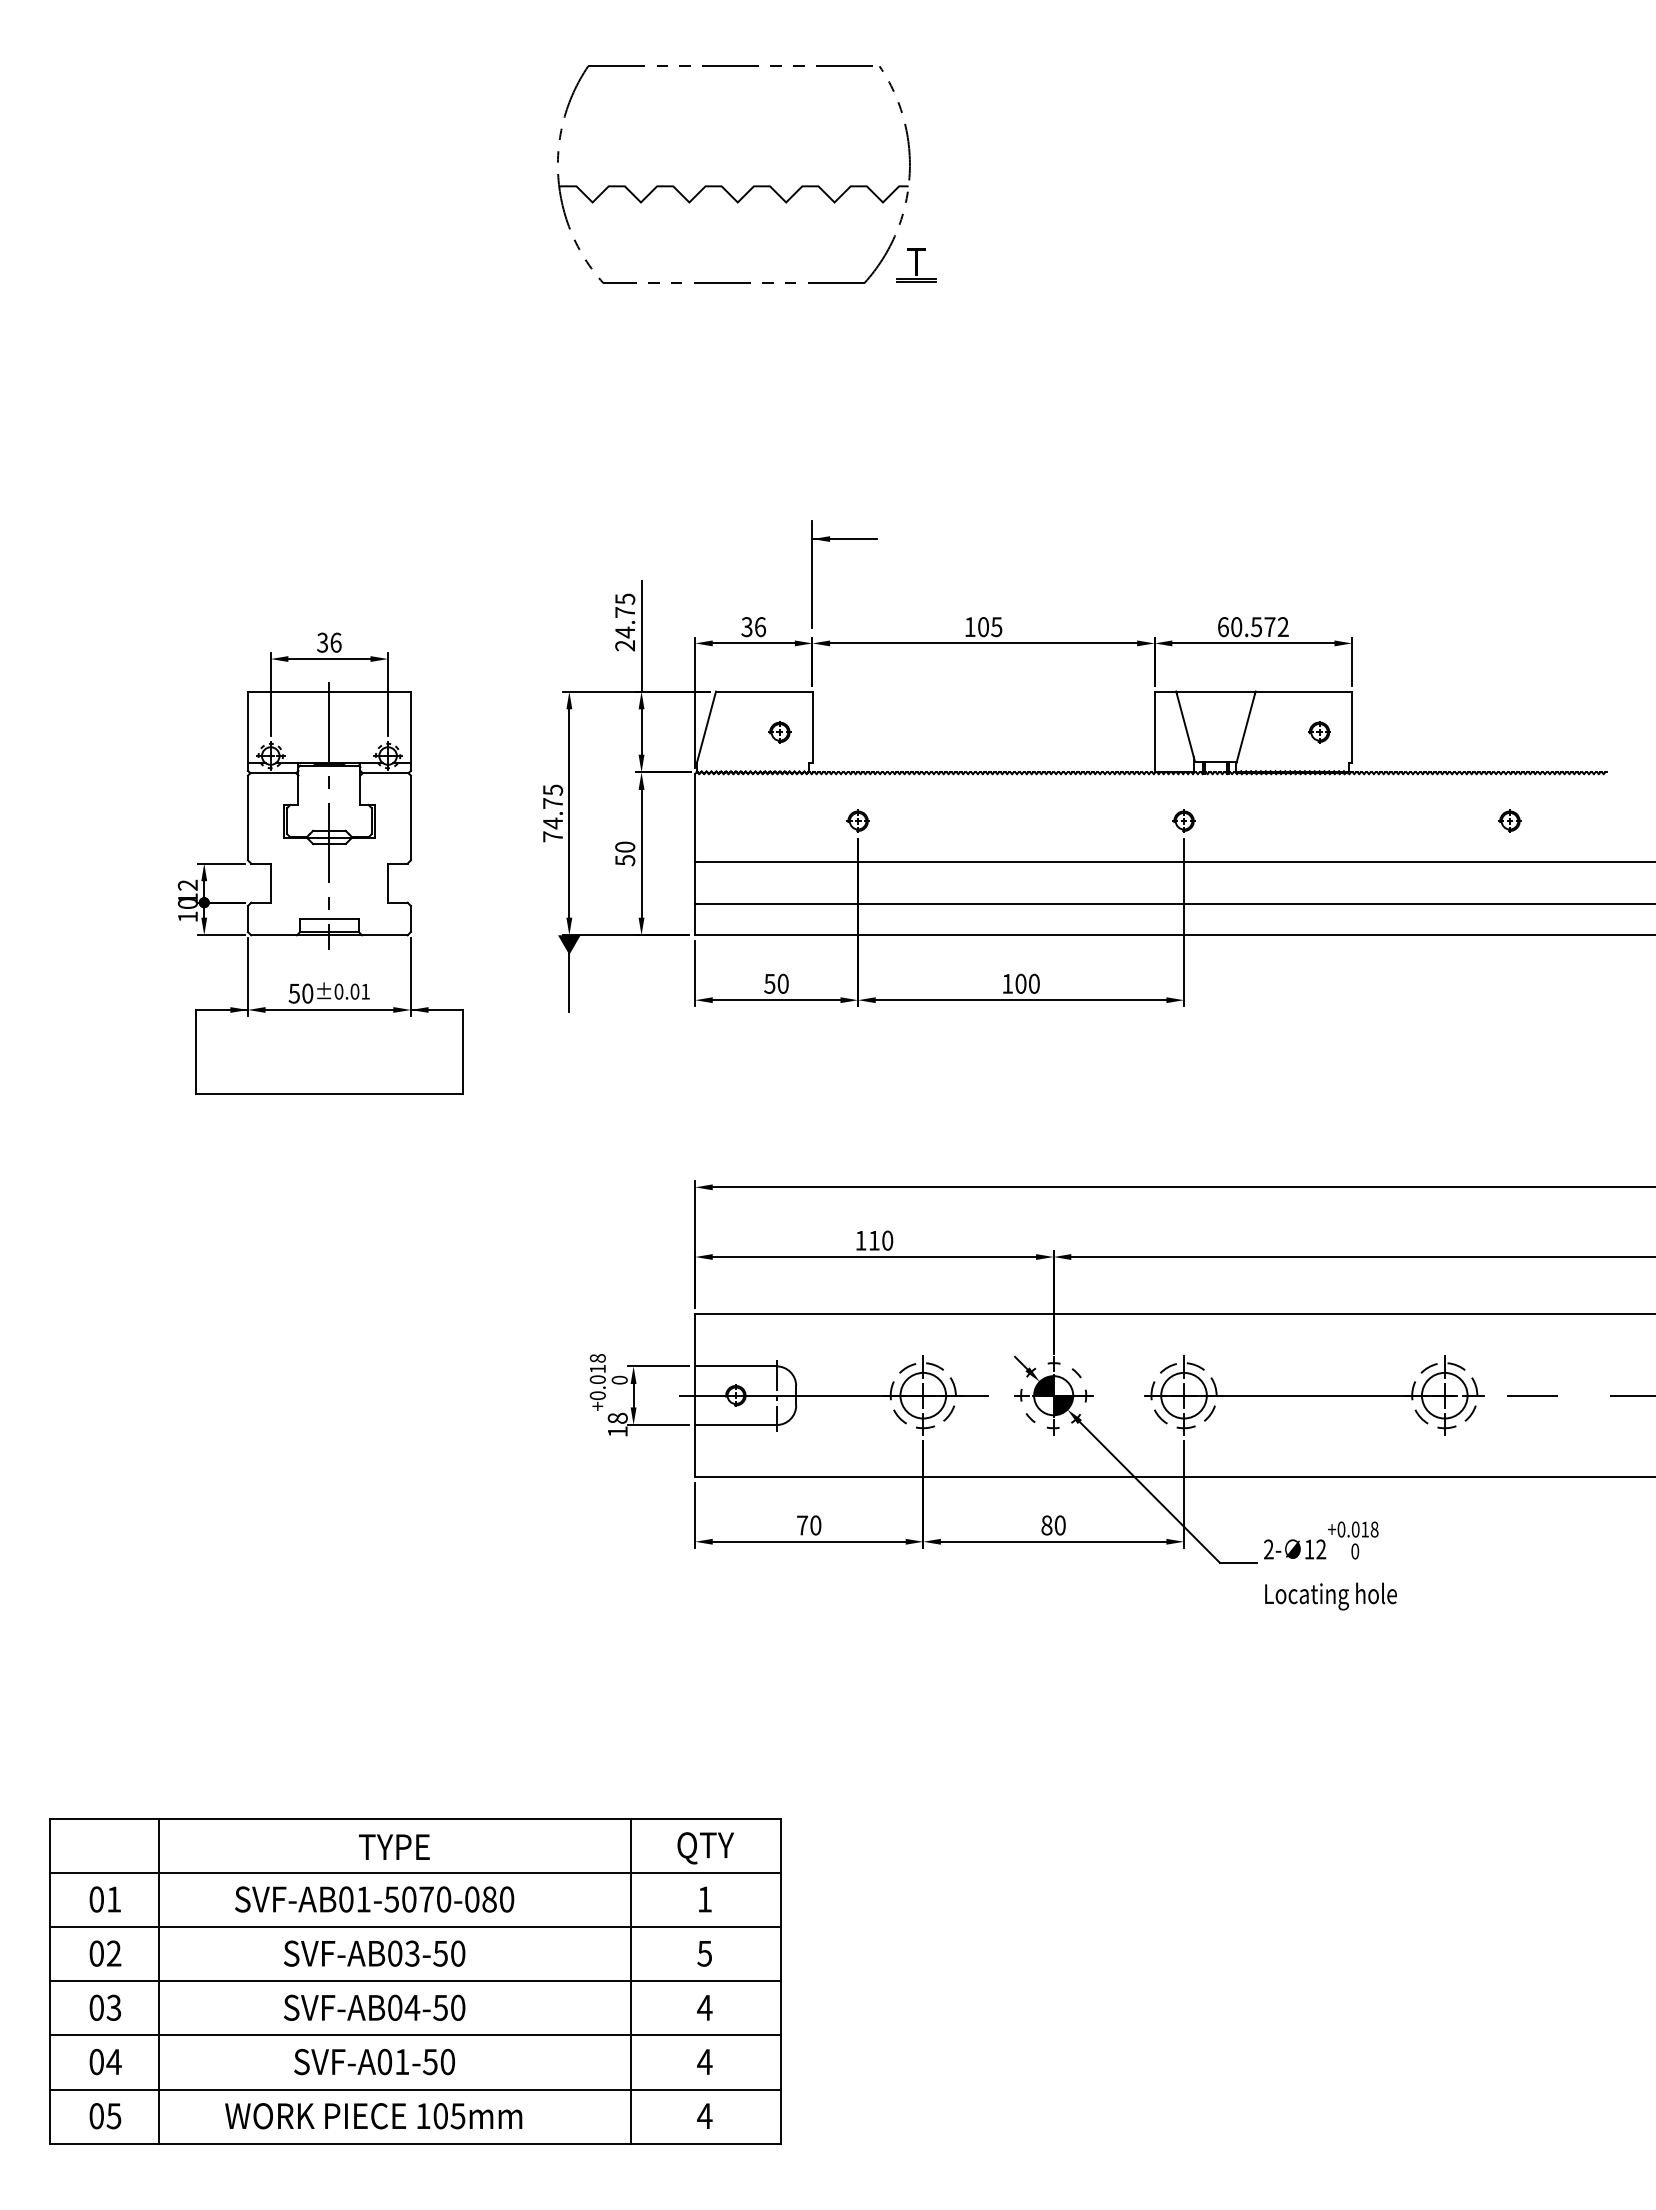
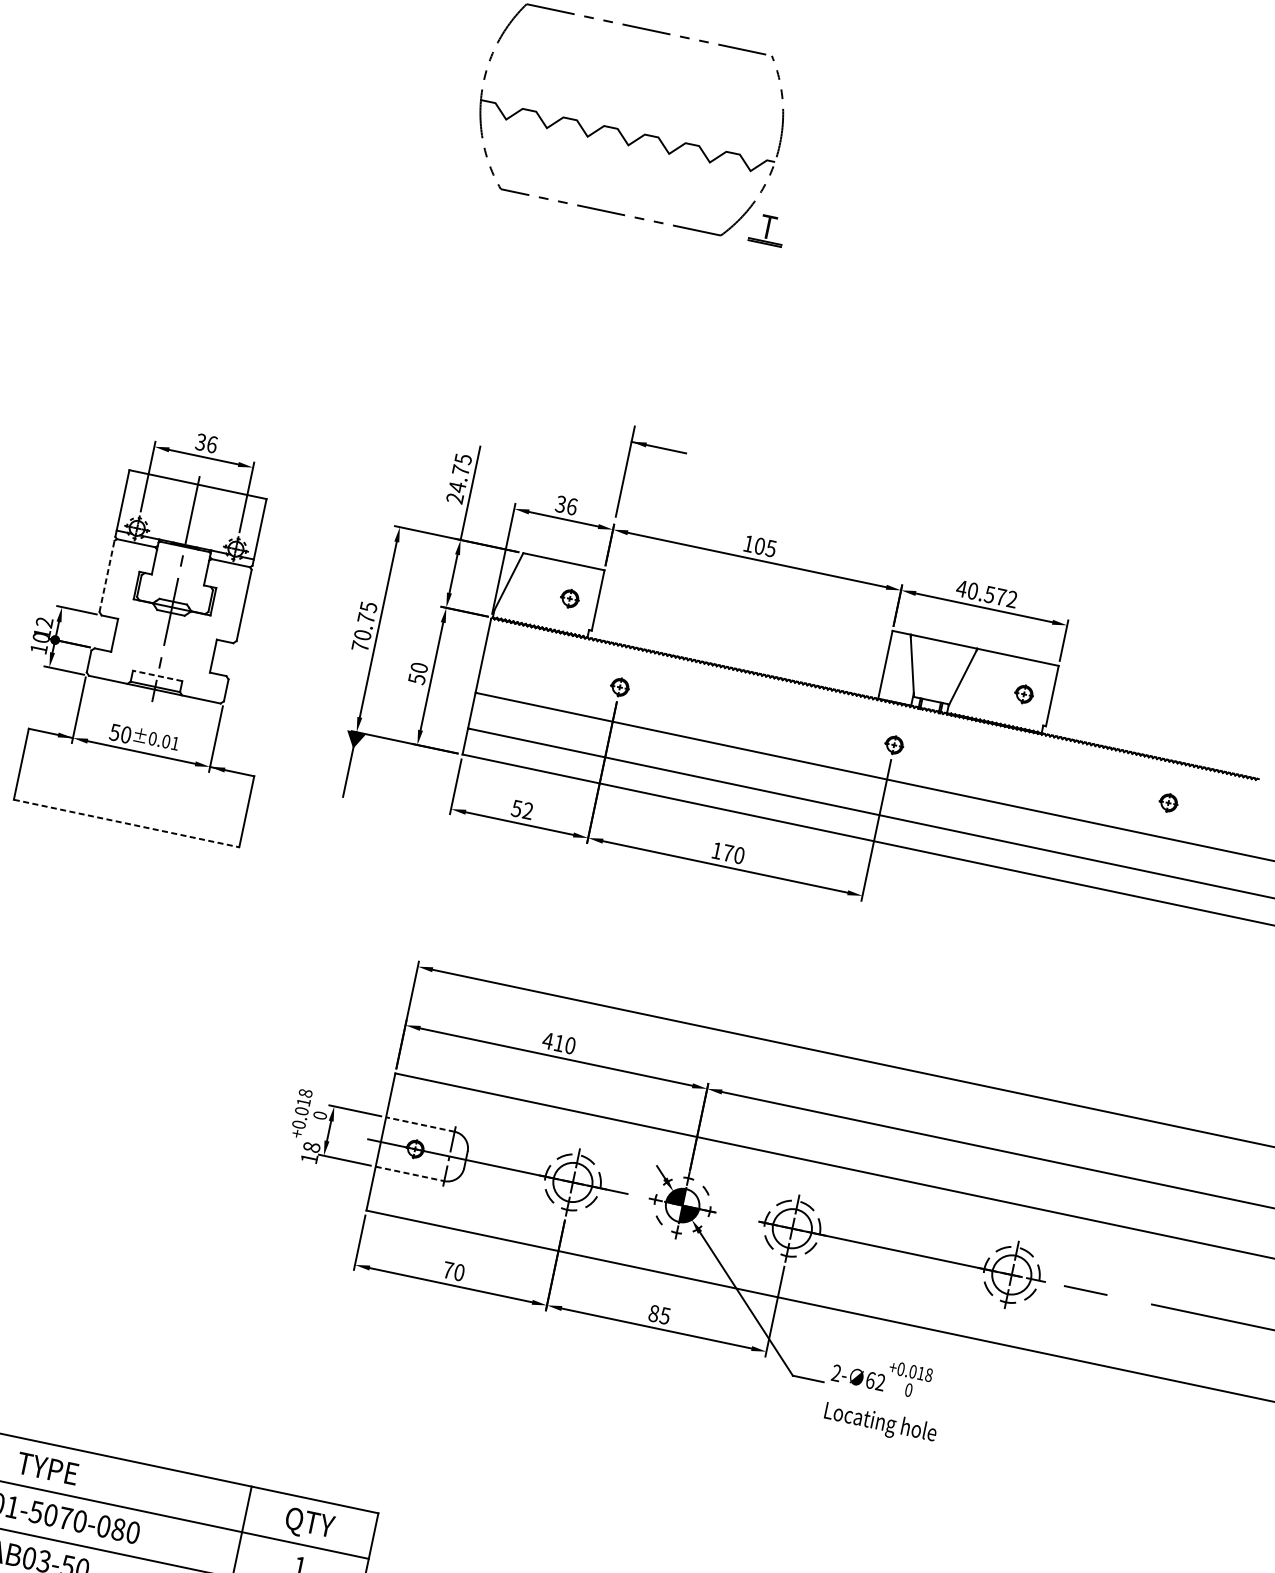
text: (1223, 627) -> (961, 589), 60.572 -> 40.572
line: (247, 817) -> (106, 575), solid -> dashed
text: (553, 823) -> (363, 635), 74.75 -> 70.75
line: (328, 919) -> (156, 676), solid -> dashed
text: (782, 983) -> (527, 810), 50 -> 52
text: (1020, 983) -> (727, 852), 100 -> 170
line: (329, 1094) -> (126, 823), solid -> dashed
text: (860, 1240) -> (547, 1040), 110 -> 410
line: (735, 1366) -> (420, 1124), solid -> dashed
line: (735, 1425) -> (409, 1174), solid -> dashed
text: (1059, 1525) -> (664, 1315), 80 -> 85
text: (1309, 1549) -> (870, 1380), 12 -> 62

